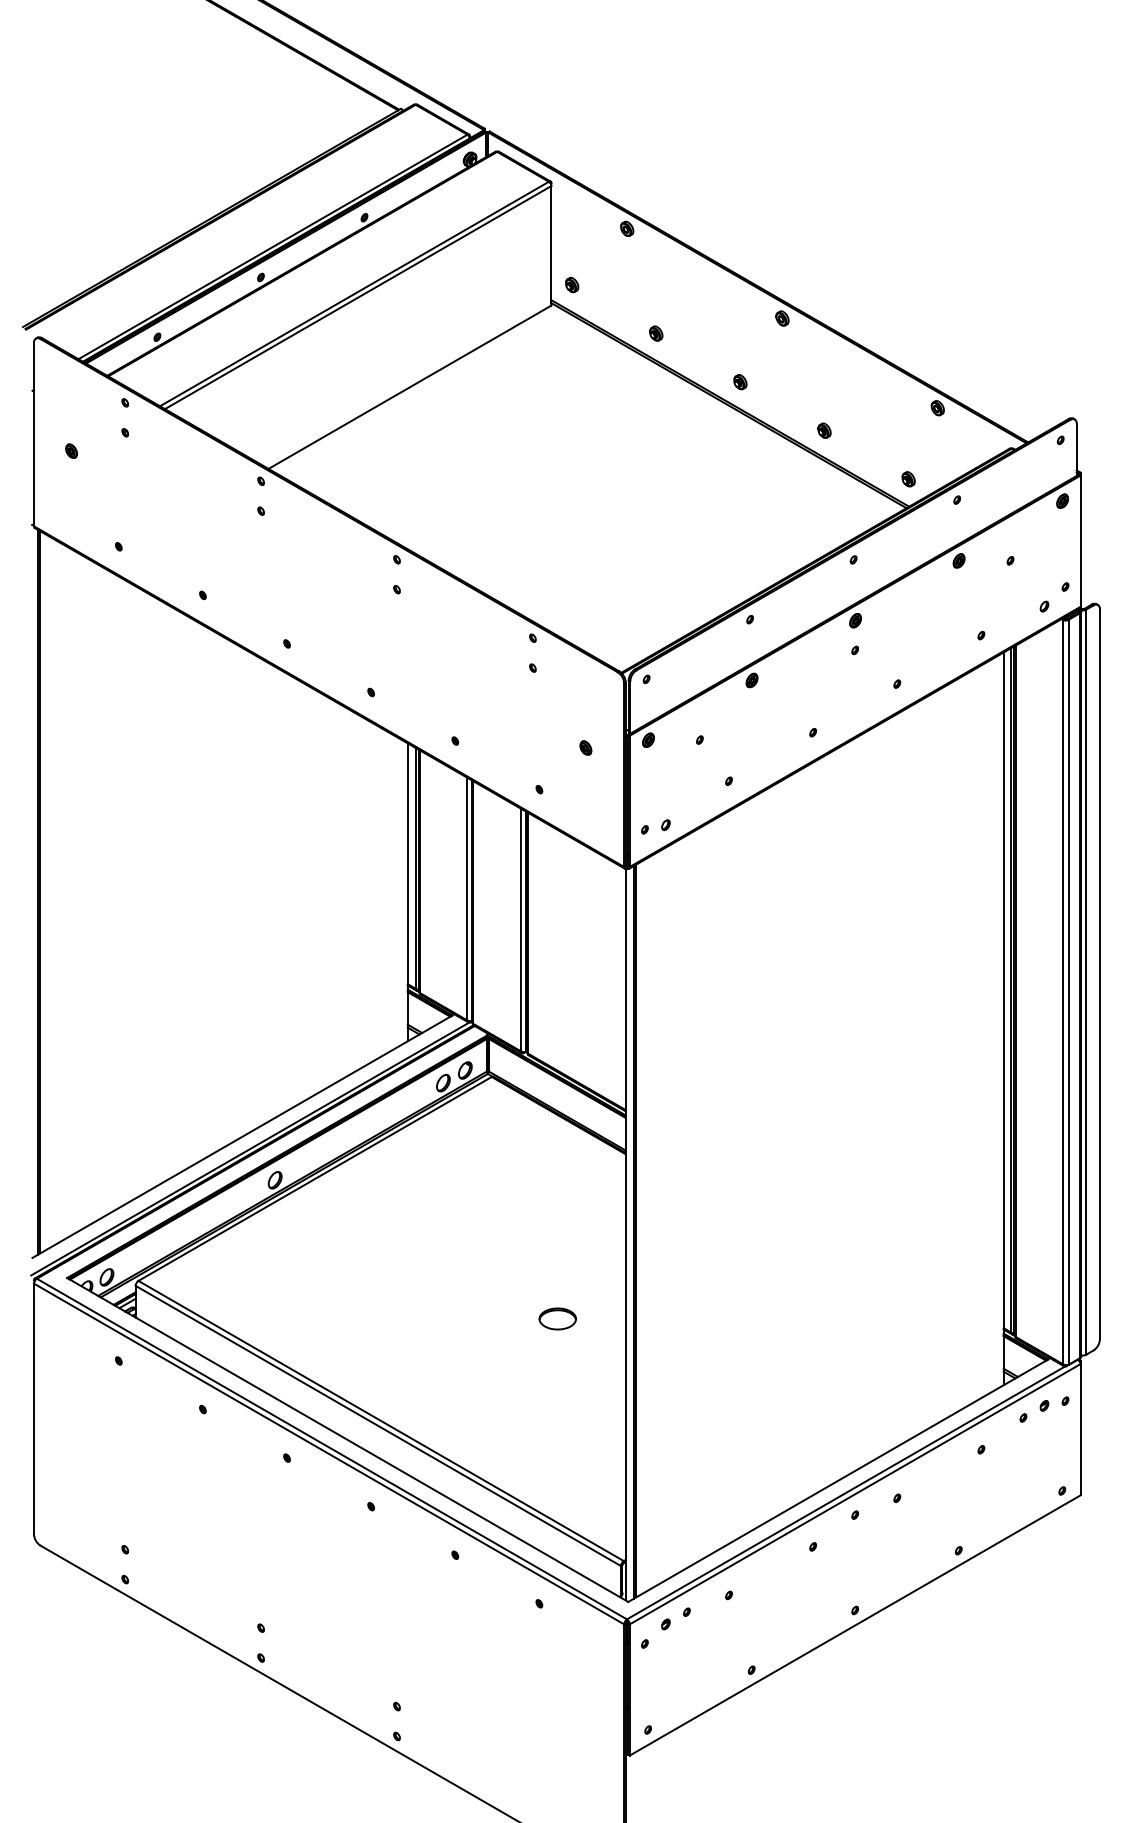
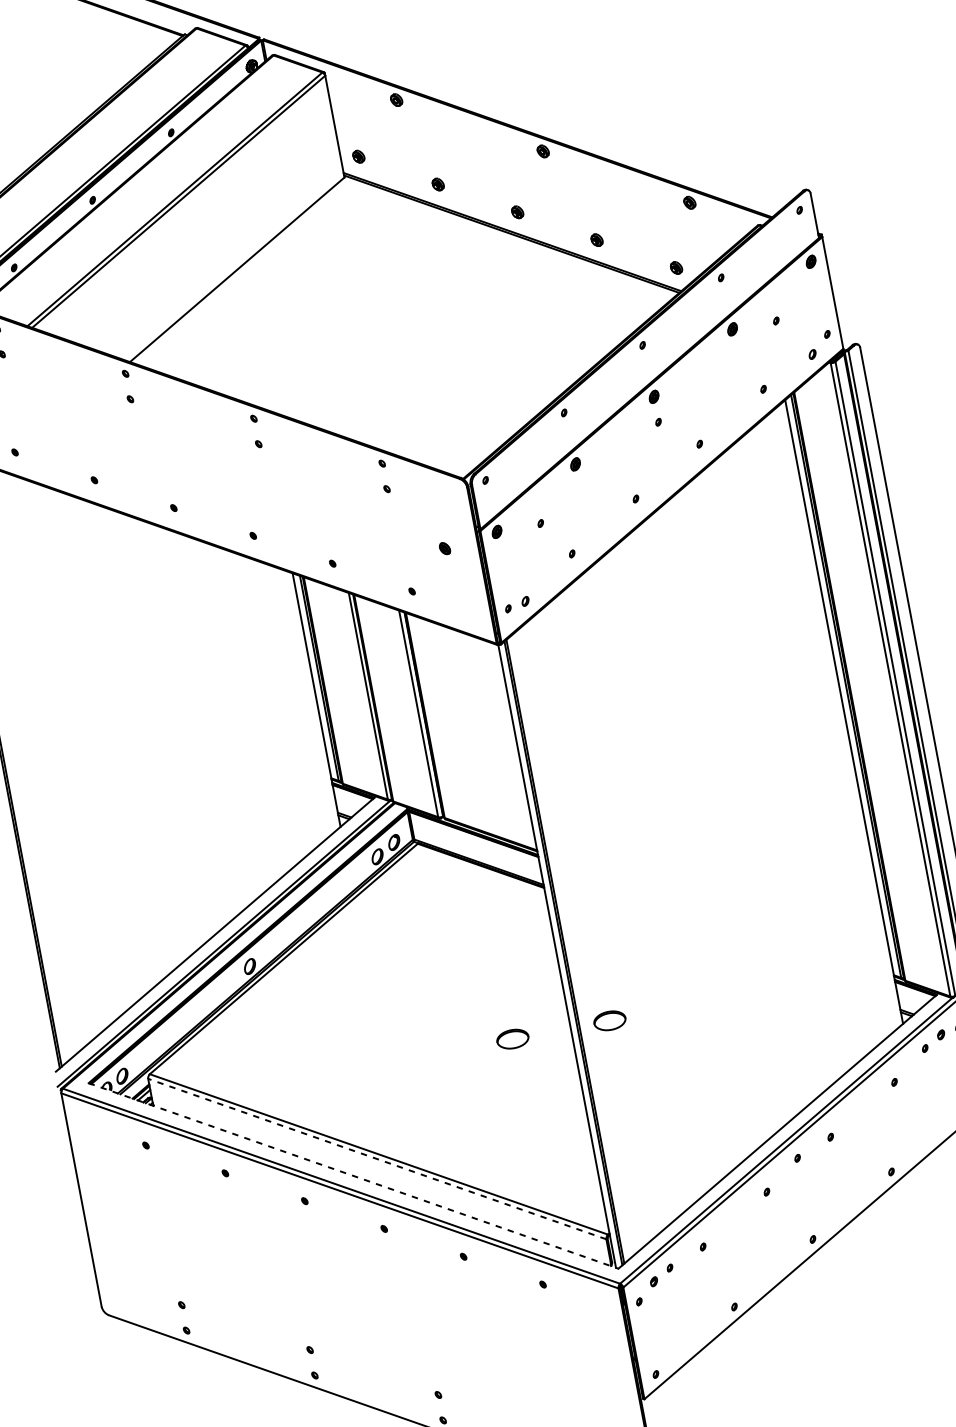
part: (671, 1318) -> (609, 1020), added
line: (377, 1425) -> (376, 1158), solid -> dashed
line: (347, 1439) -> (353, 1175), solid -> dashed

